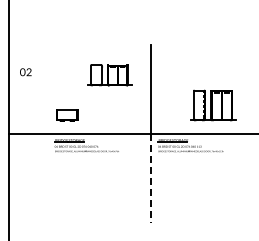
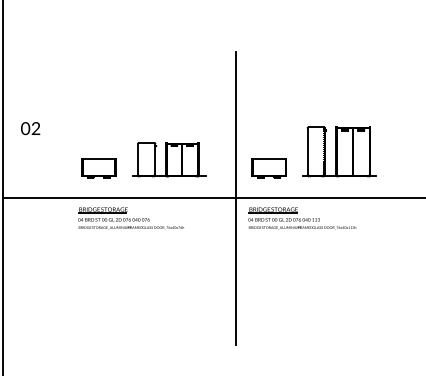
text: (25, 72) -> (30, 129), moved
part: (109, 75) -> (168, 160), moved
part: (170, 115) -> (268, 168), added
line: (150, 178) -> (235, 272), dashed -> solid

